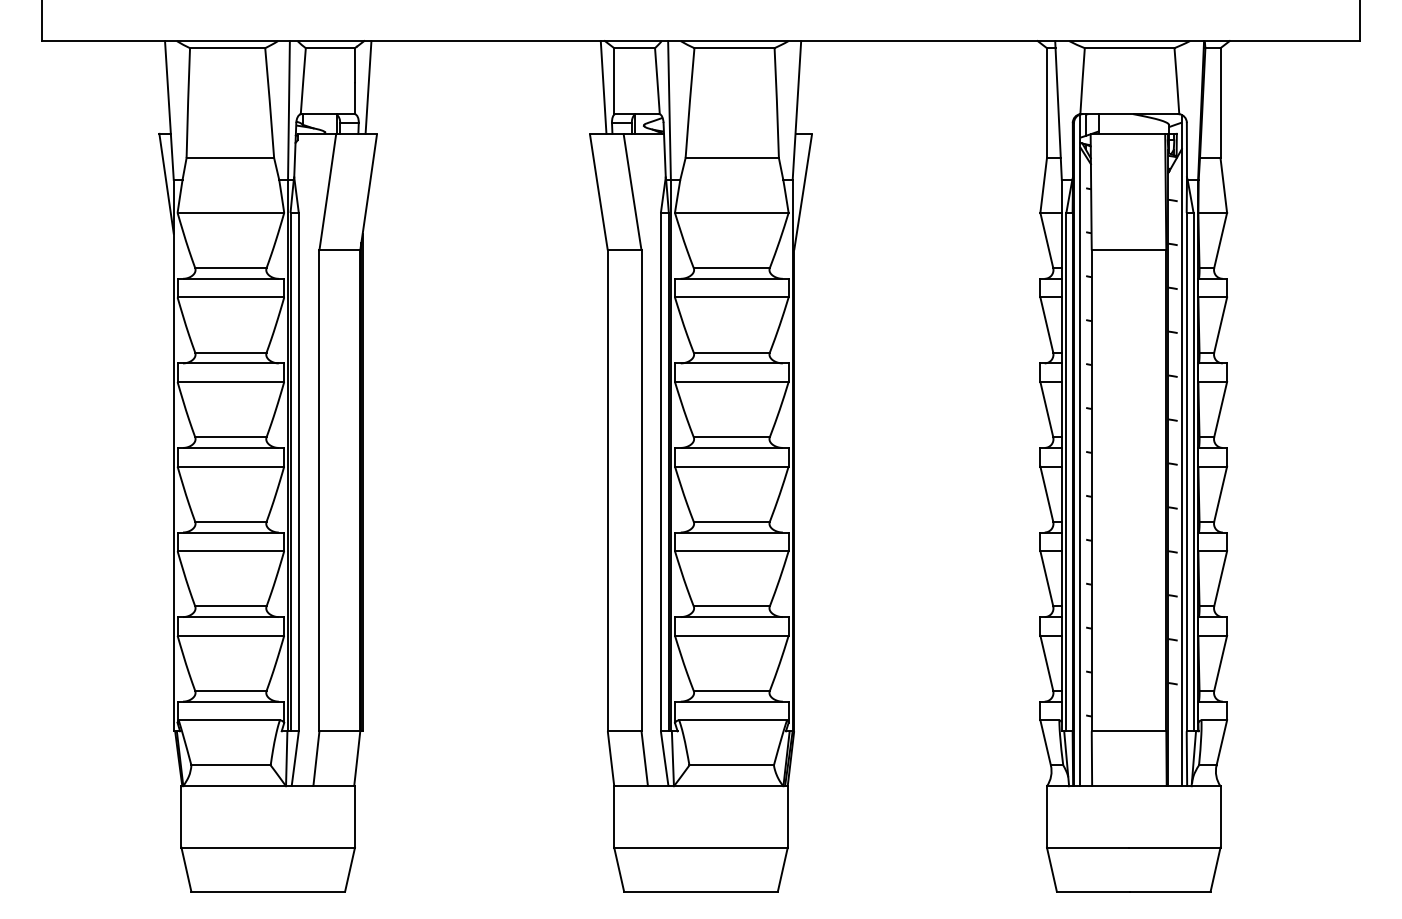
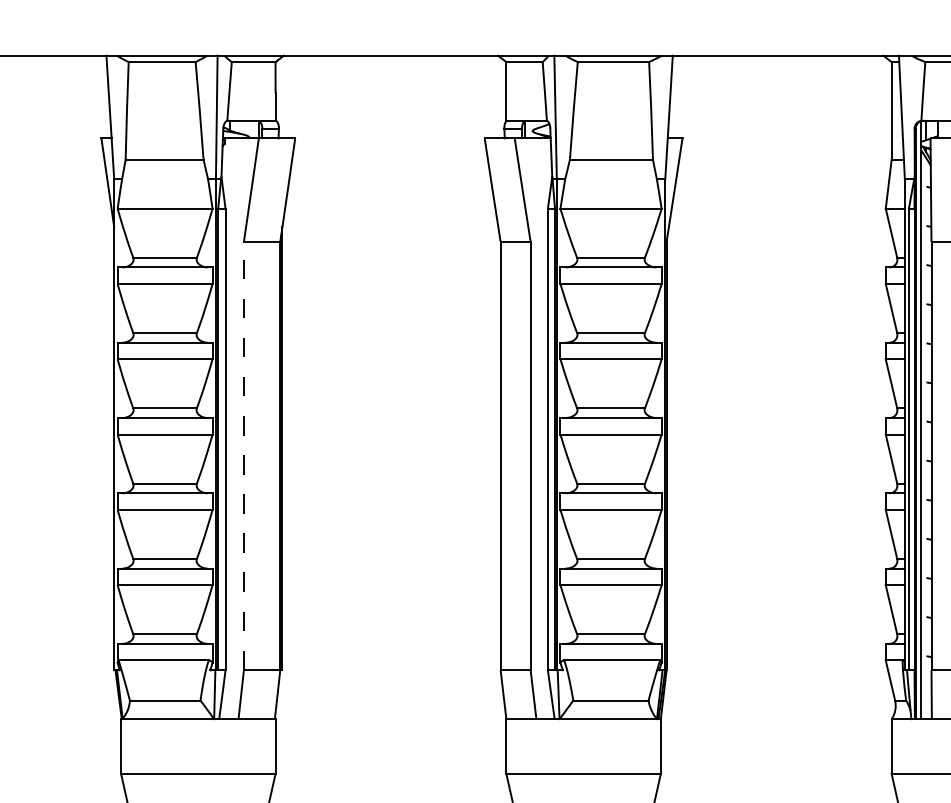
line: (368, 87) -> (287, 97), removed
line: (603, 87) -> (496, 97), removed
line: (319, 490) -> (243, 455), solid -> dashed

